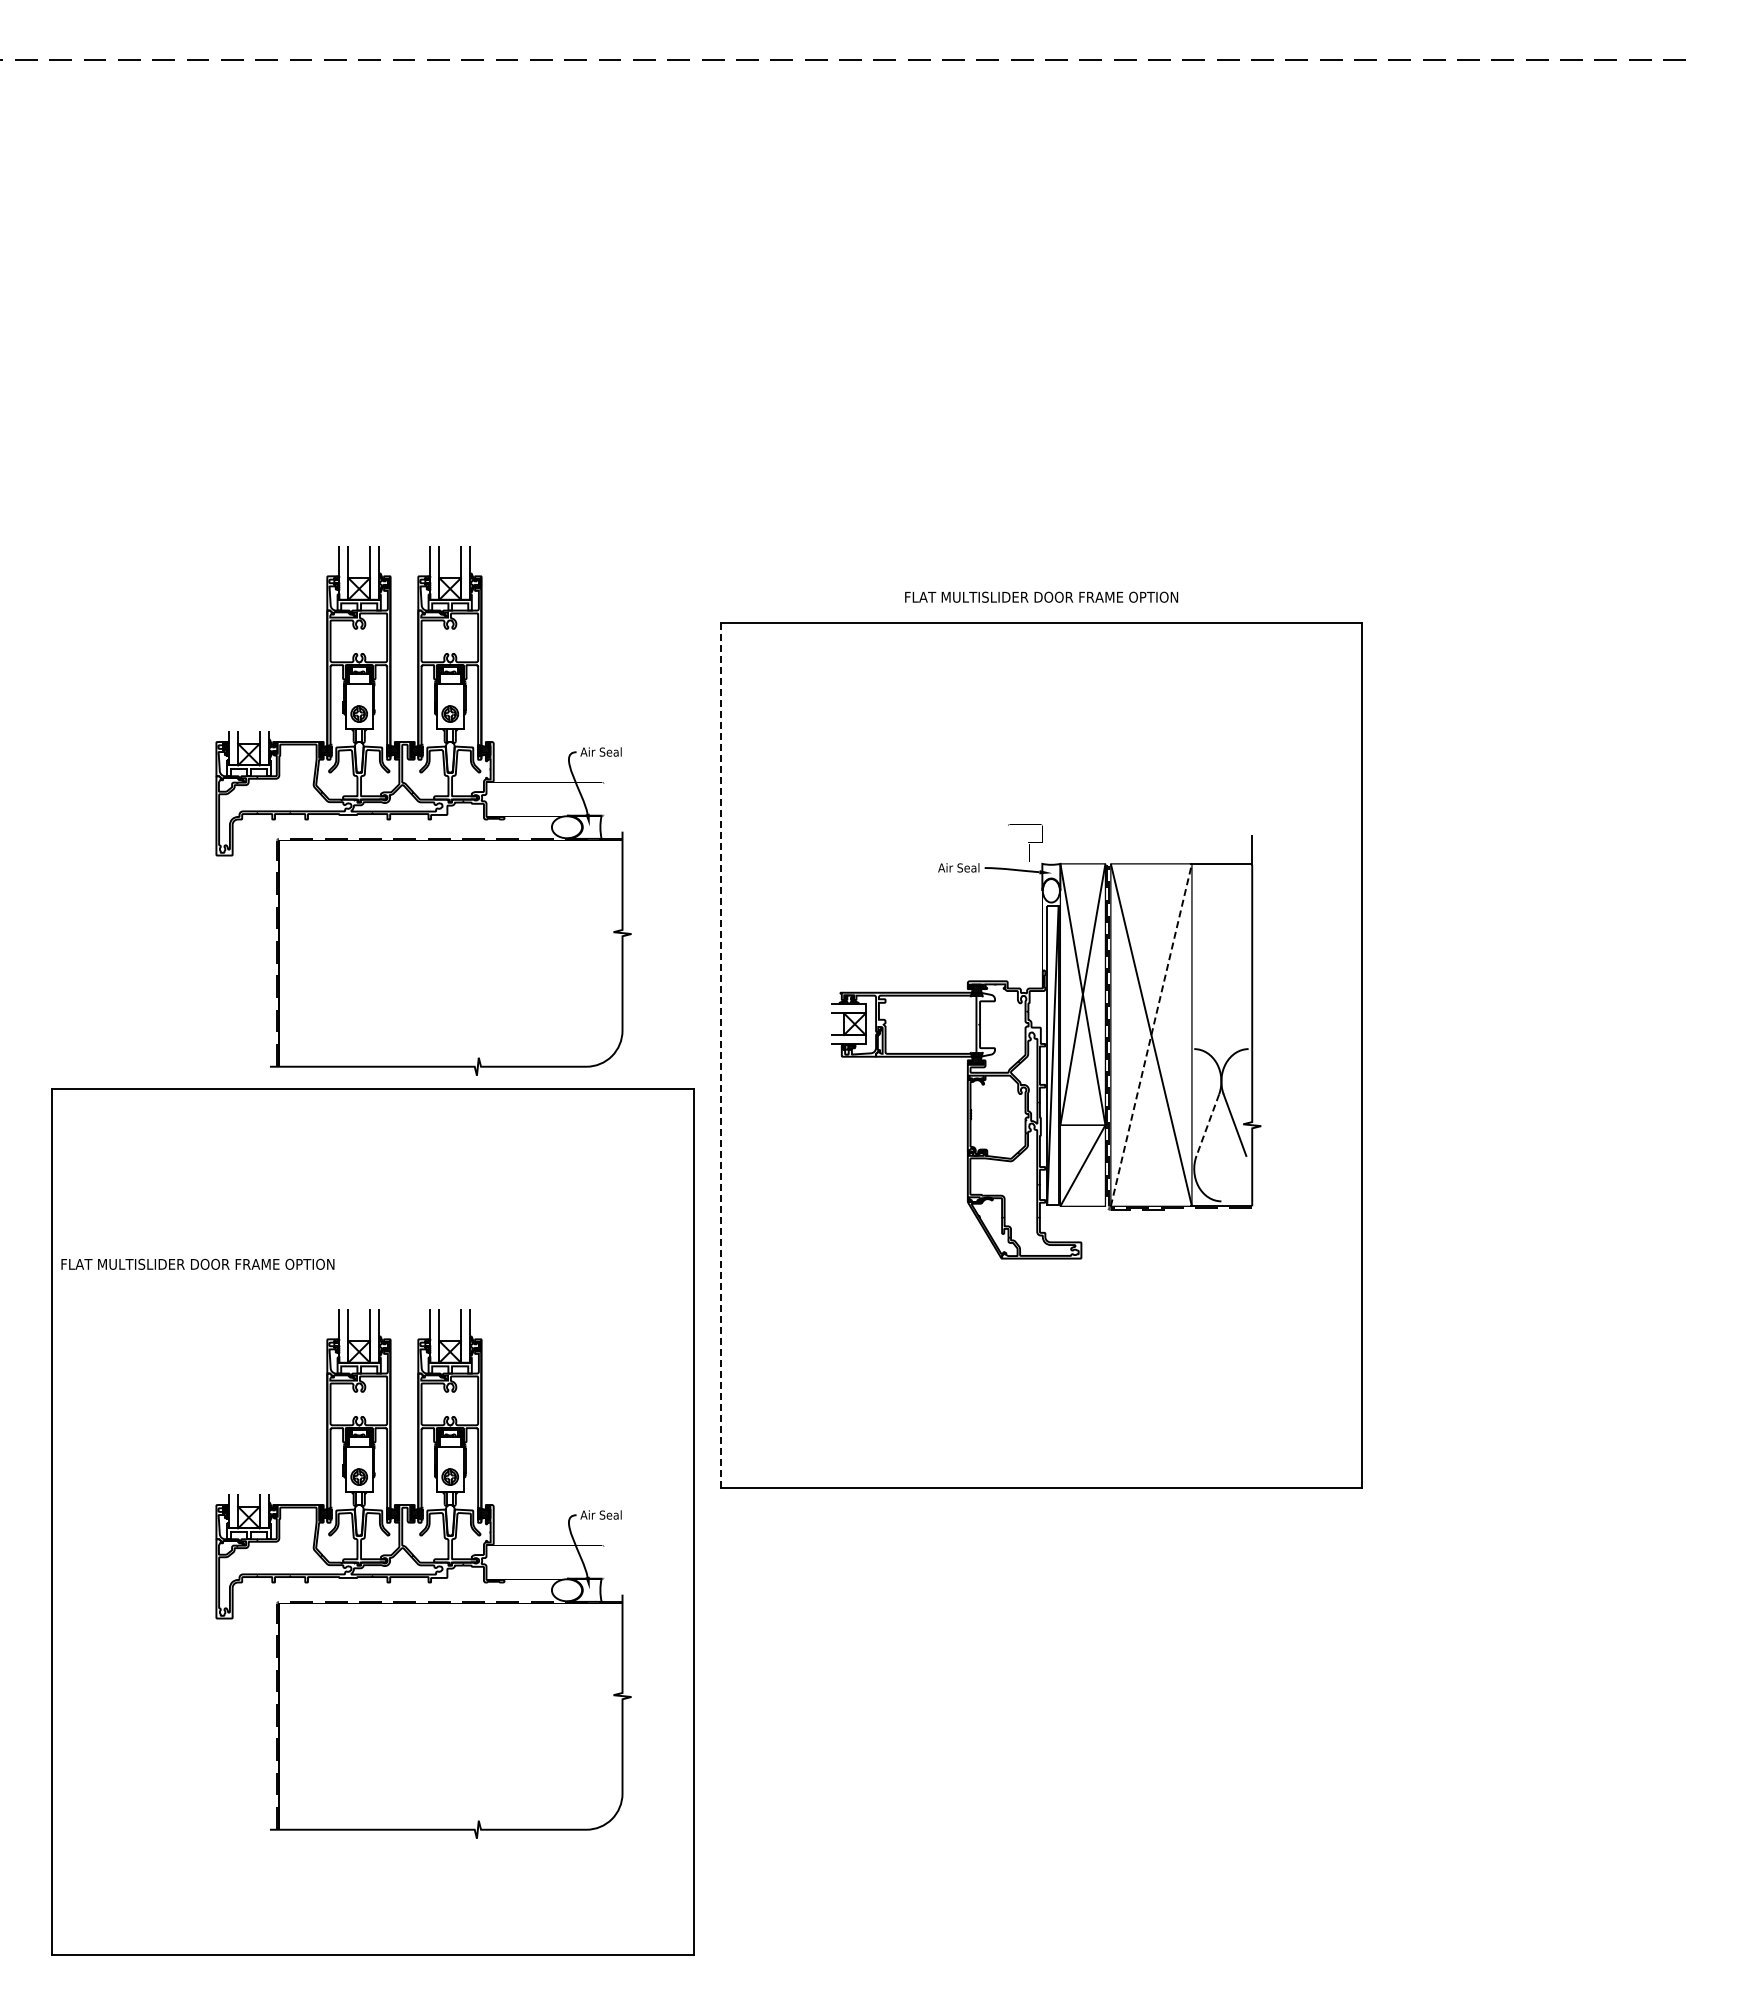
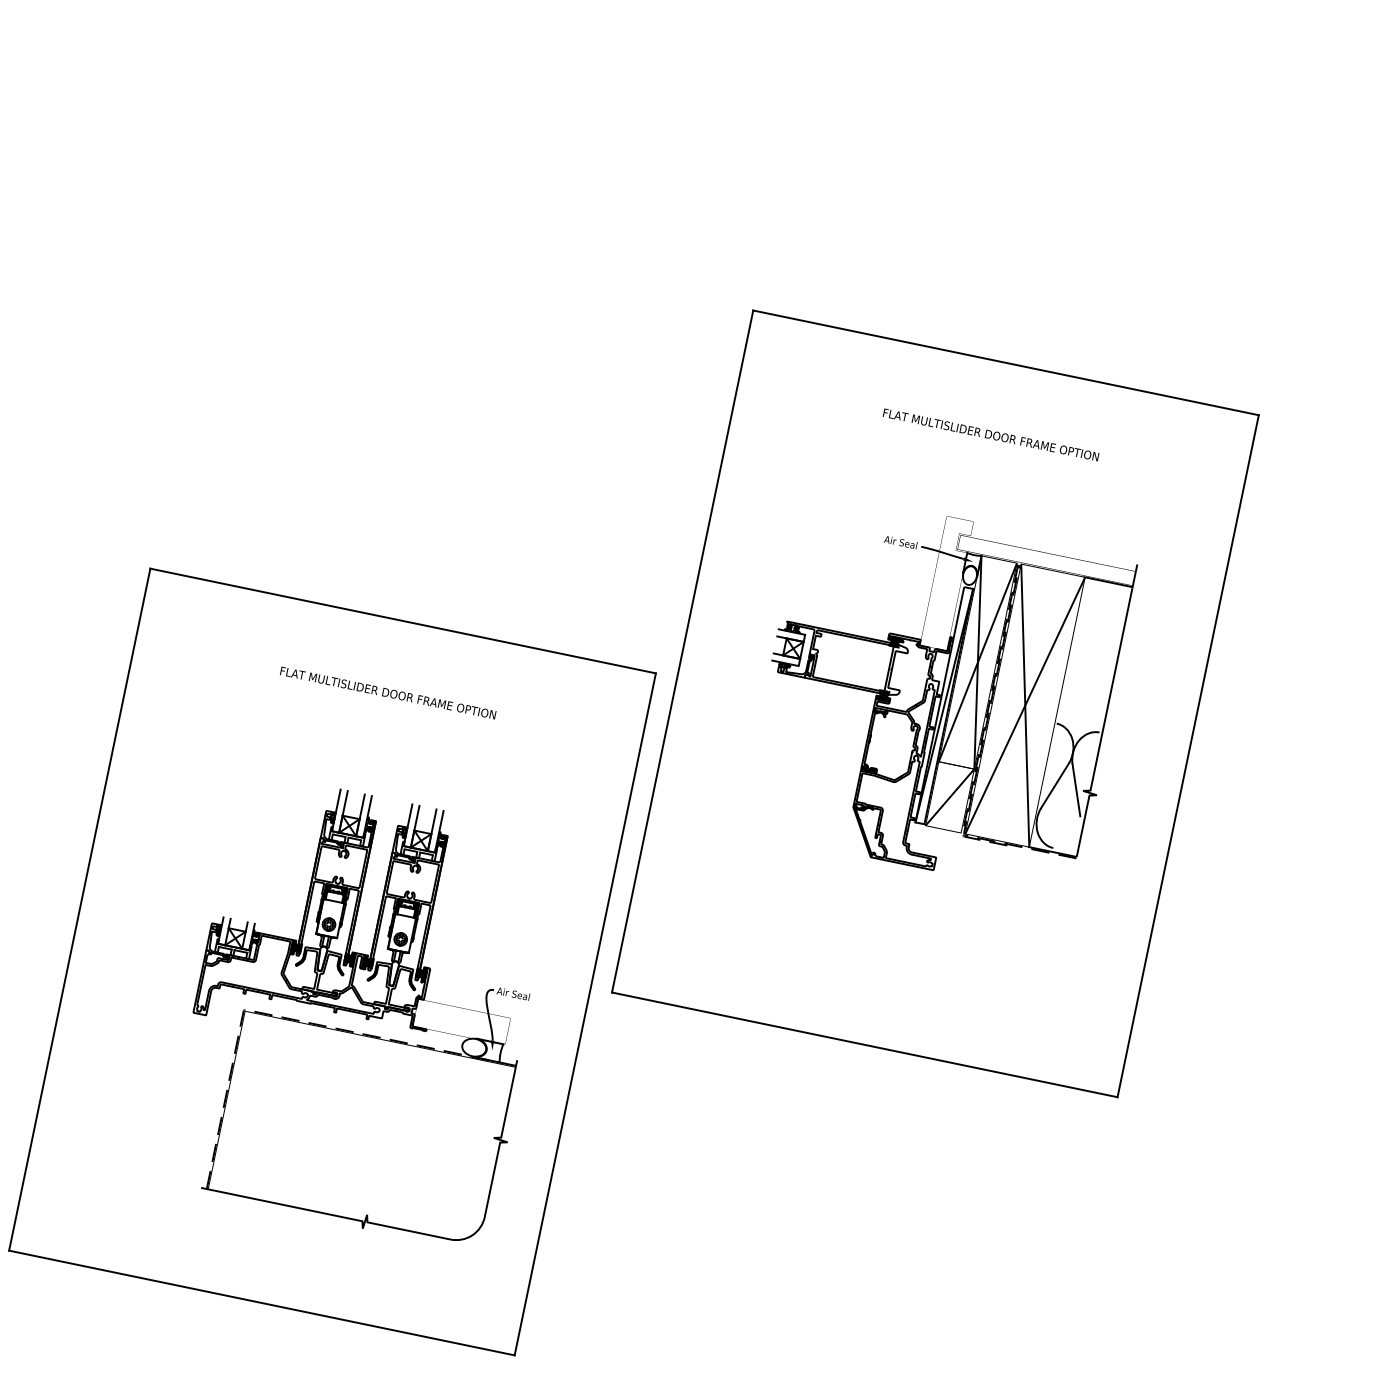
text: (1041, 596) -> (991, 434), moved
part: (423, 810) -> (488, 409), removed
line: (1151, 1035) -> (1025, 705), dashed -> solid
line: (720, 1055) -> (682, 651), dashed -> solid
line: (1207, 1125) -> (1054, 785), dashed -> solid
text: (197, 1263) -> (388, 692), moved

